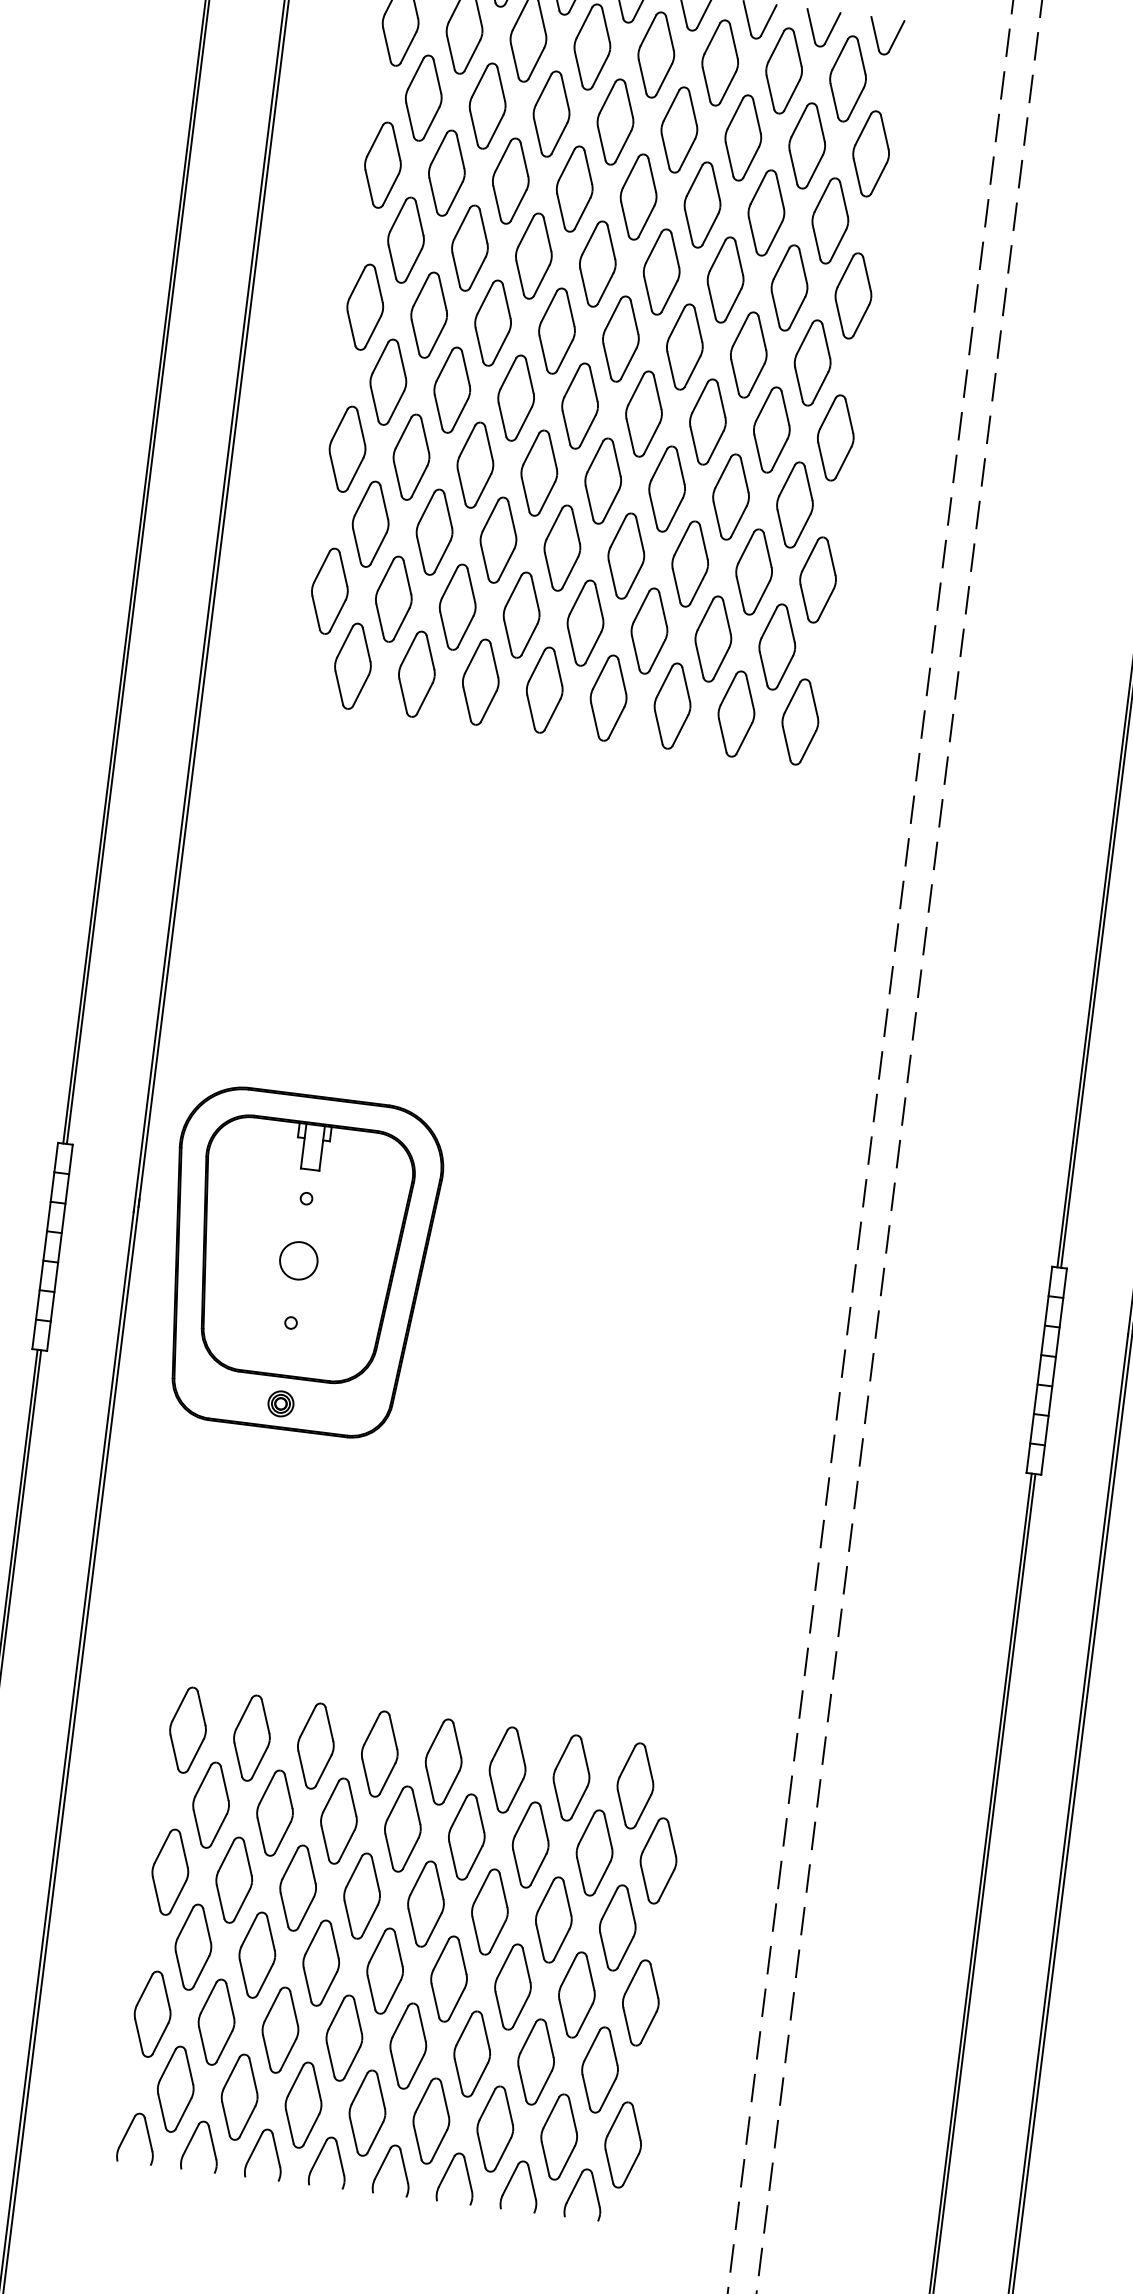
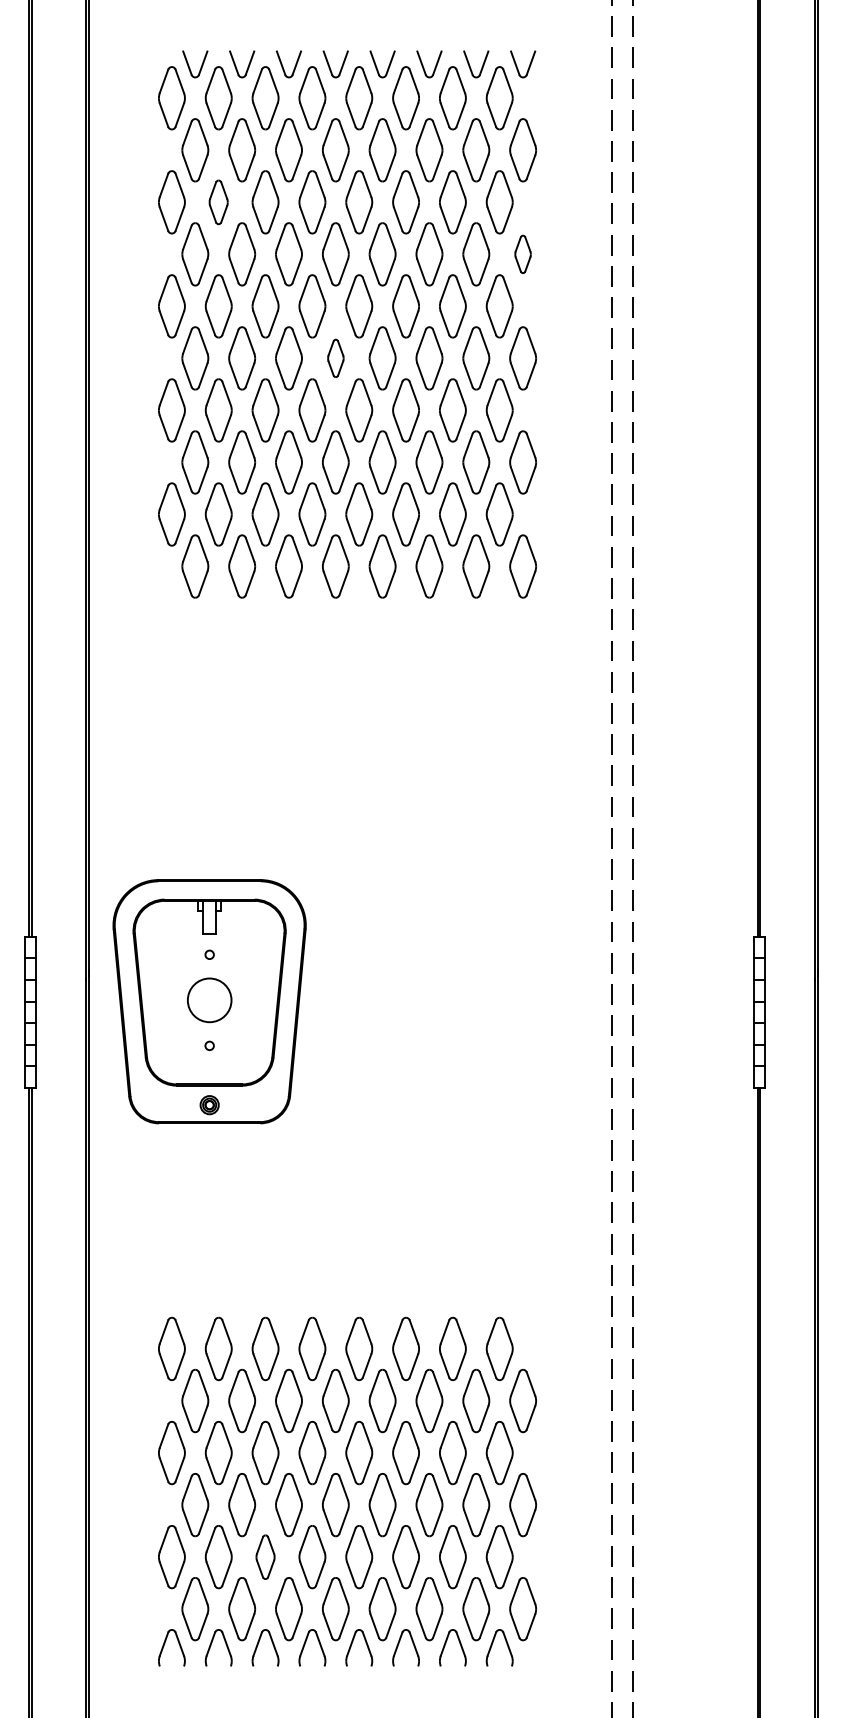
part: (446, 173) -> (218, 202), size x0.7
part: (852, 296) -> (522, 254), size x0.6
part: (579, 406) -> (335, 358), size x0.6
circle: (298, 1261) -> (209, 1000), size x1.6
part: (280, 2030) -> (265, 1557), size x0.7

